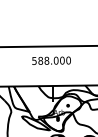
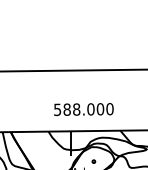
text: (51, 60) -> (83, 109), moved

